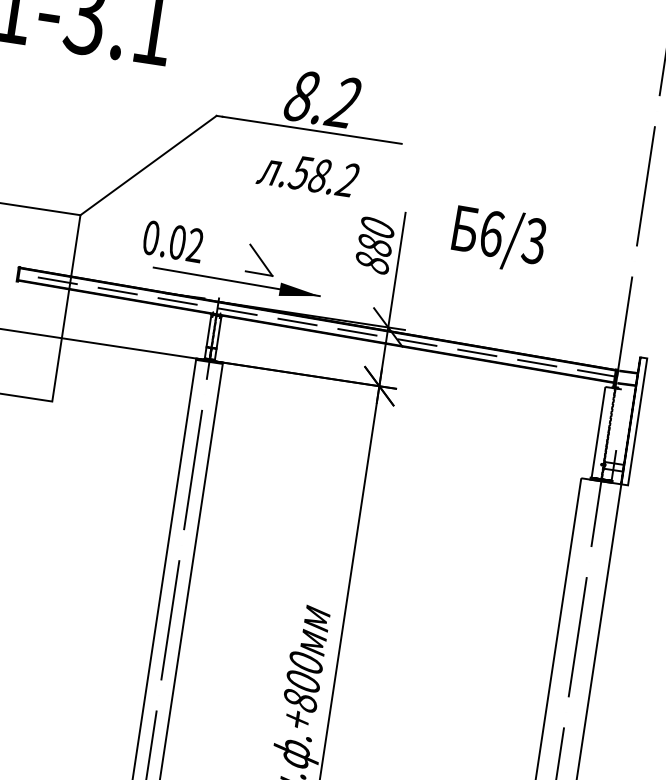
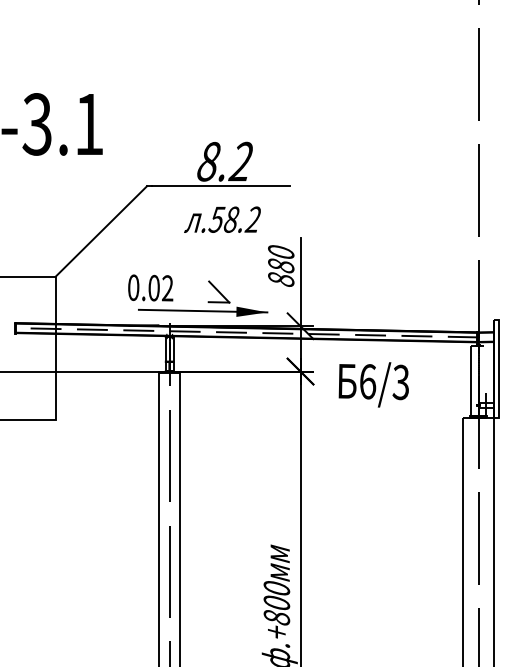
text: (498, 238) -> (373, 384), moved
part: (244, 270) -> (207, 301), moved

